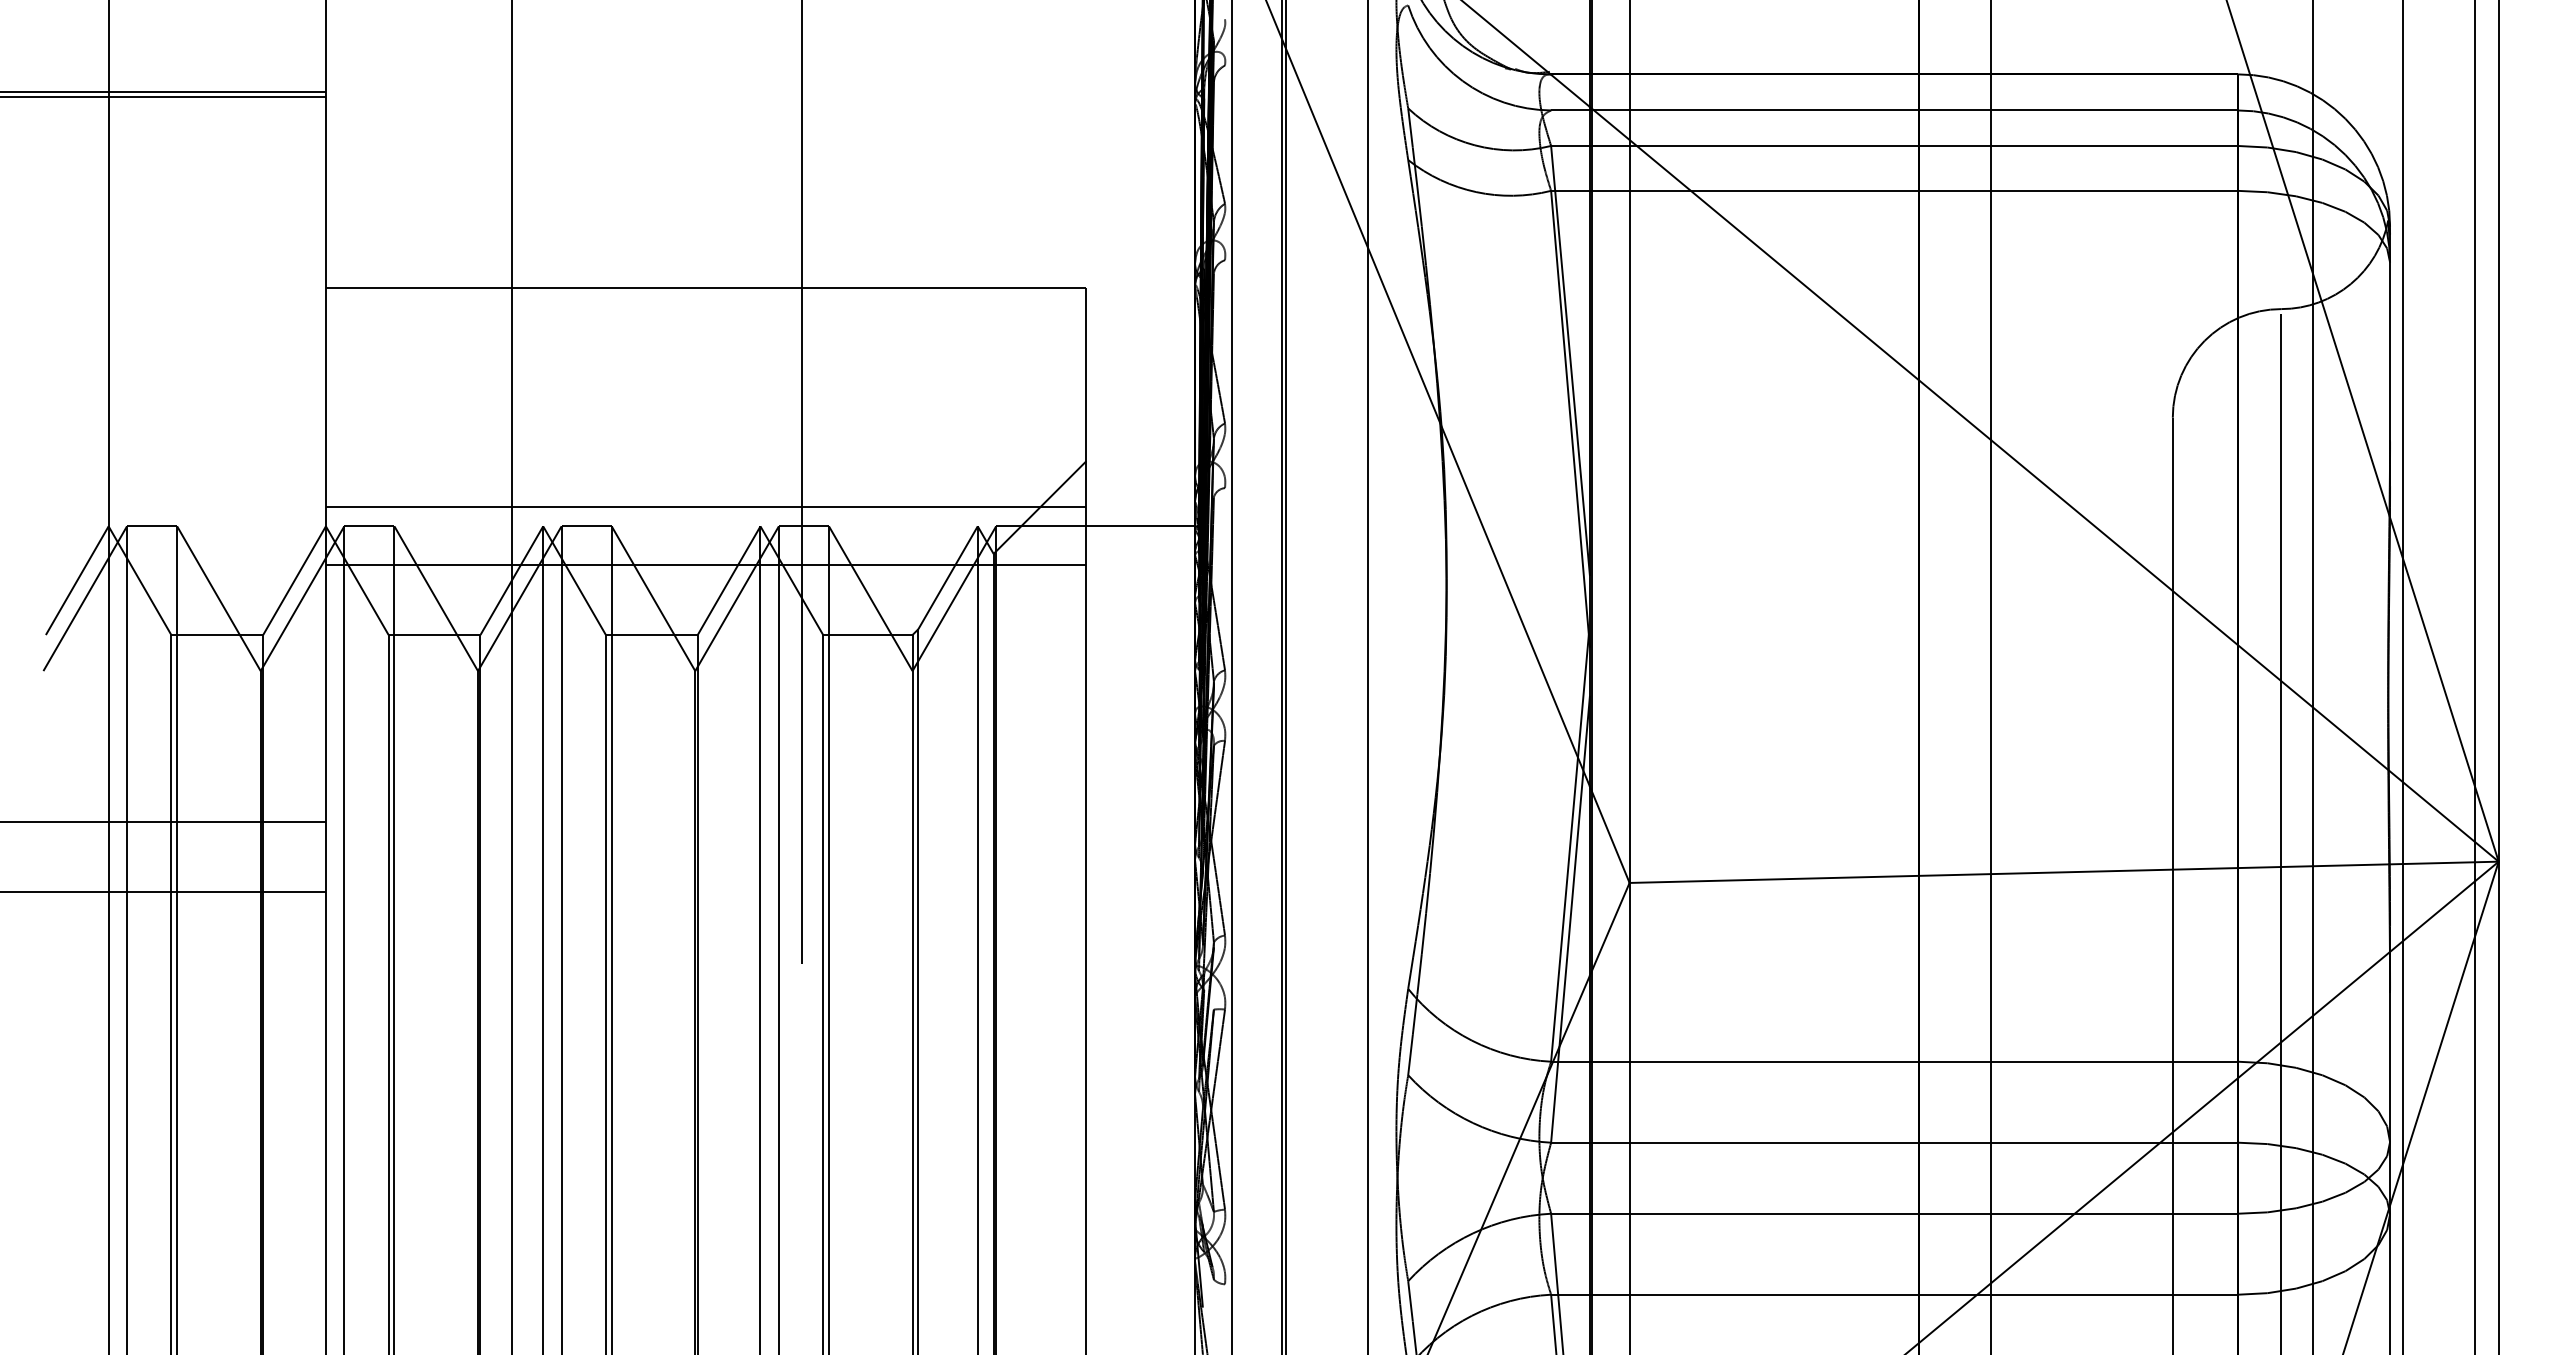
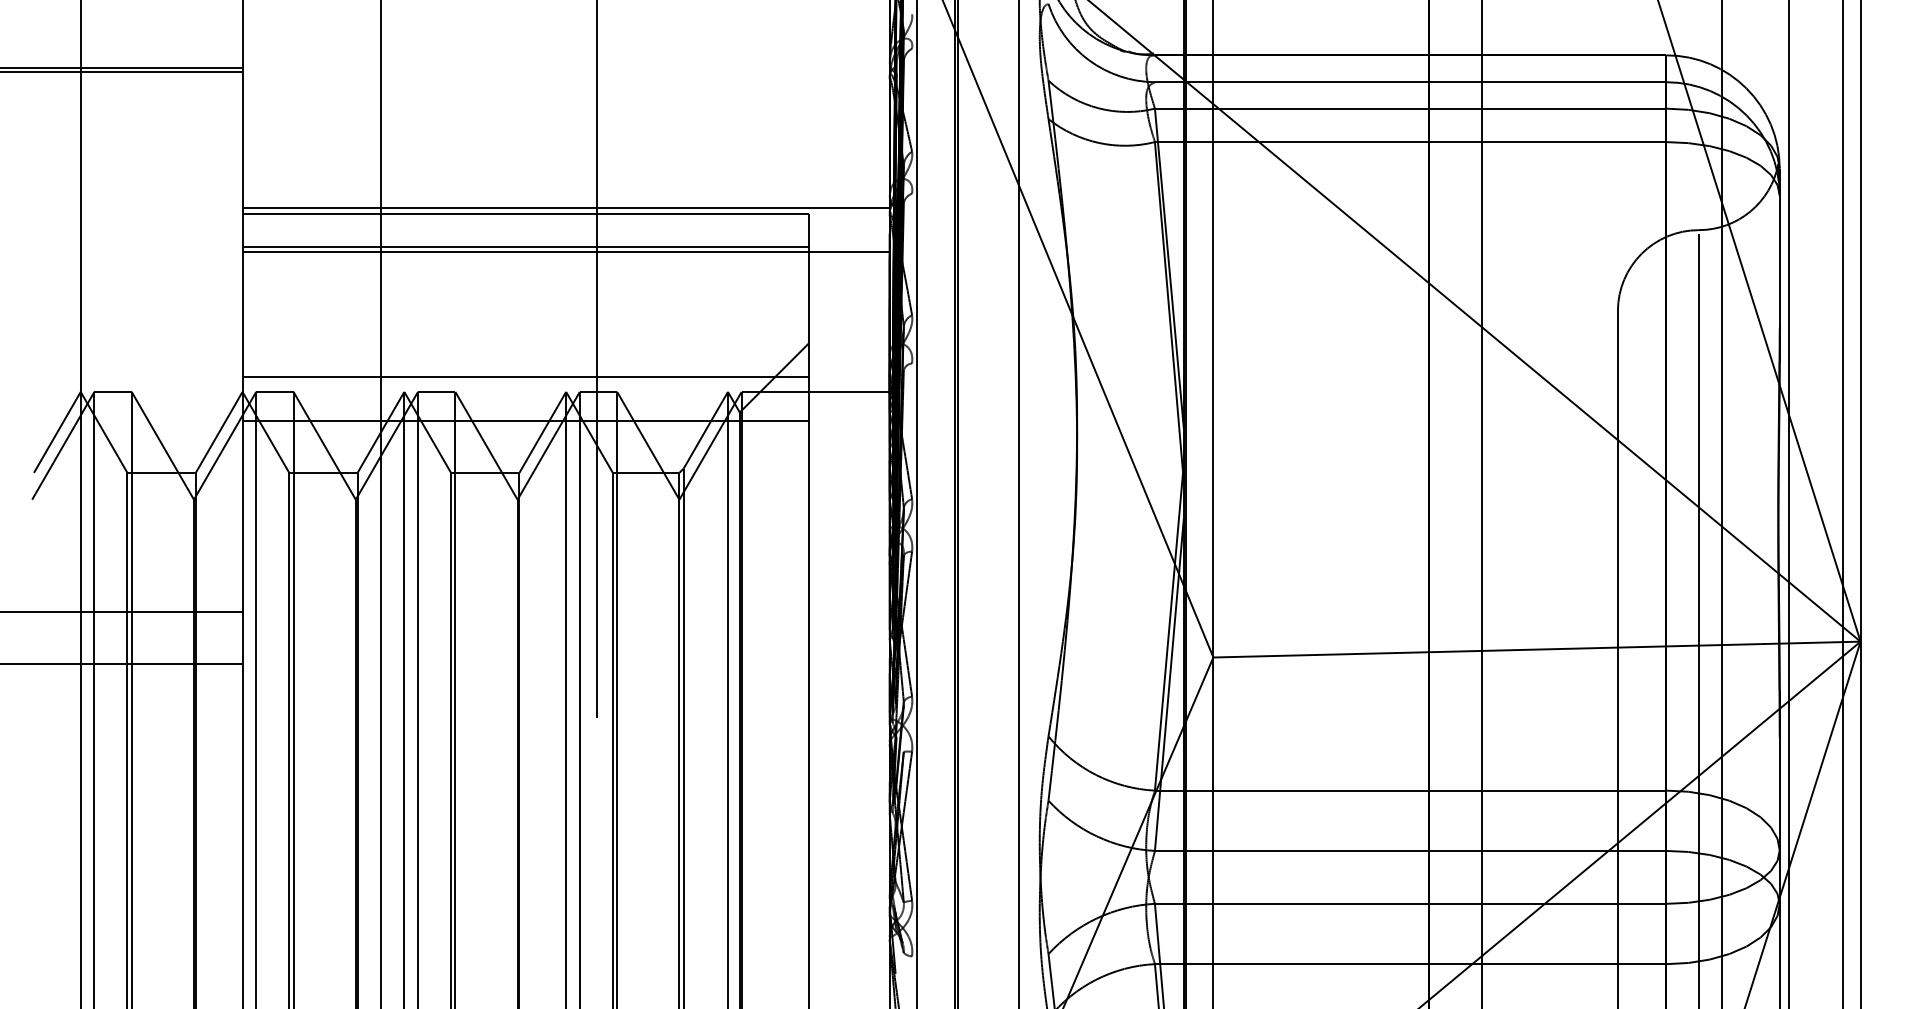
line: (760, 279) -> (566, 208), added
line: (705, 331) -> (525, 246), added
line: (760, 338) -> (566, 252), added

